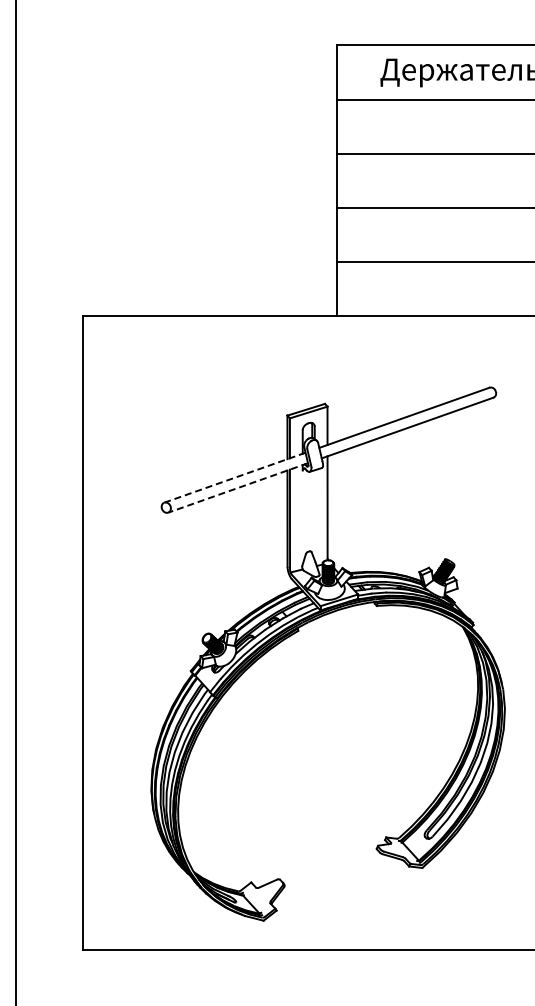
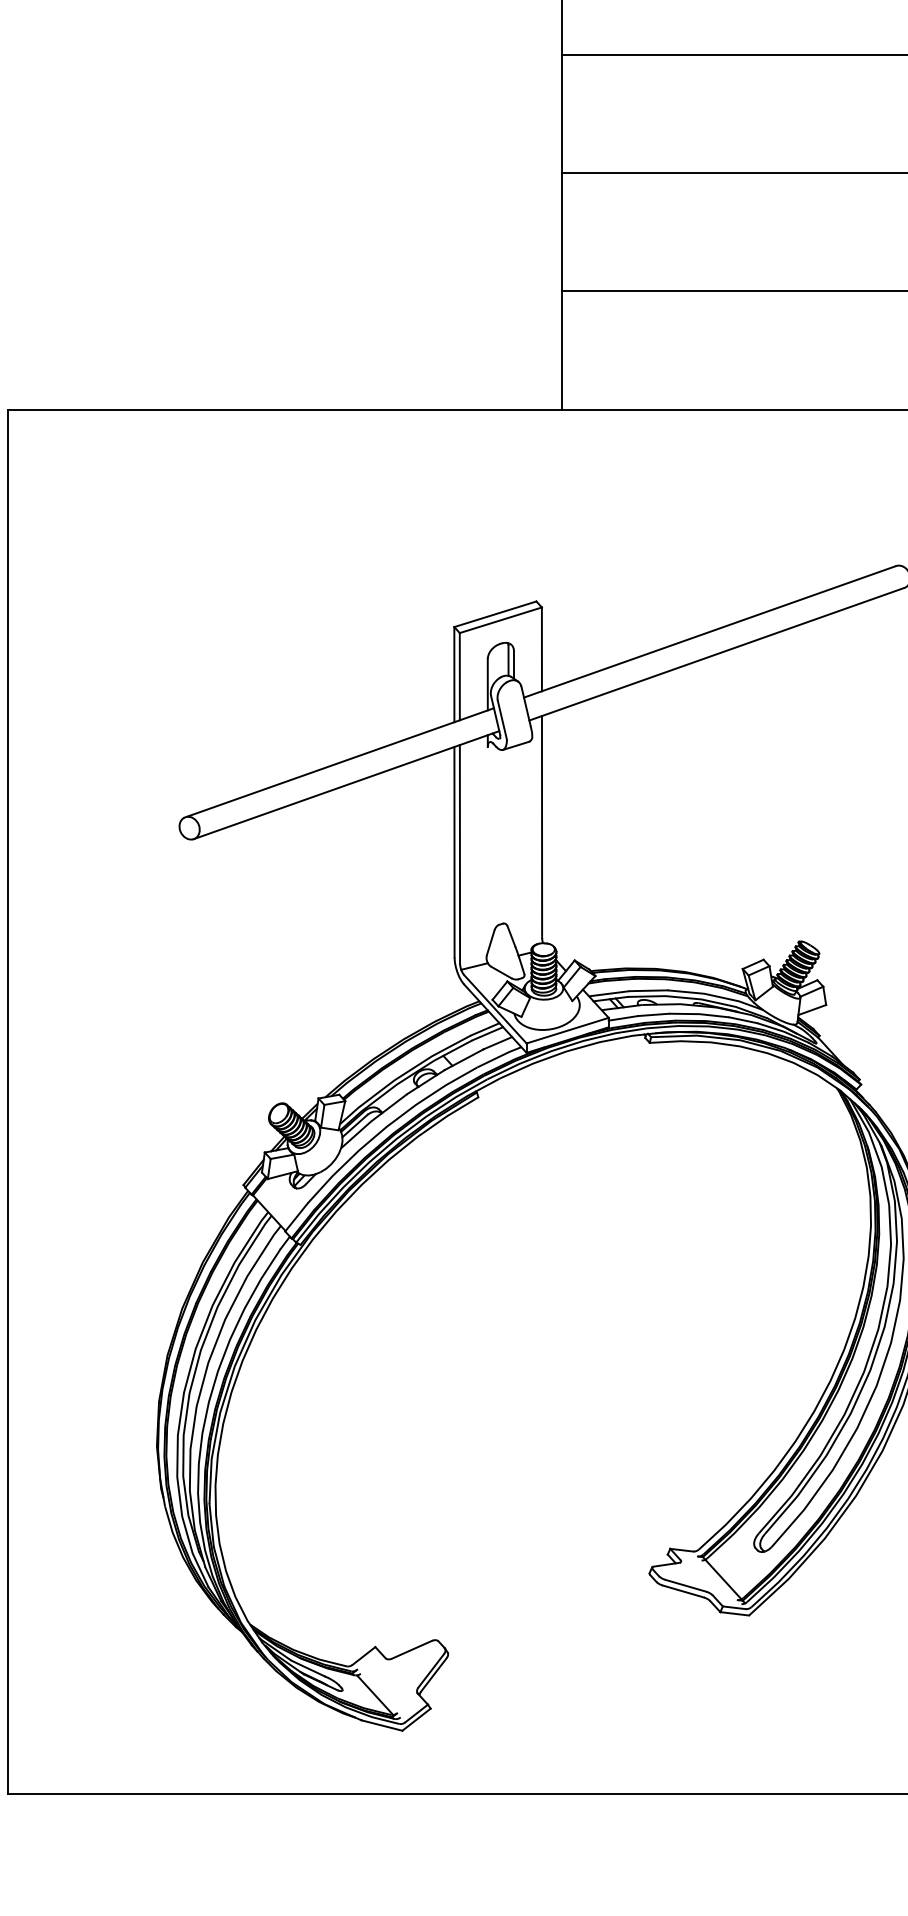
line: (234, 477) -> (338, 762), dashed -> solid
line: (237, 488) -> (345, 786), dashed -> solid

